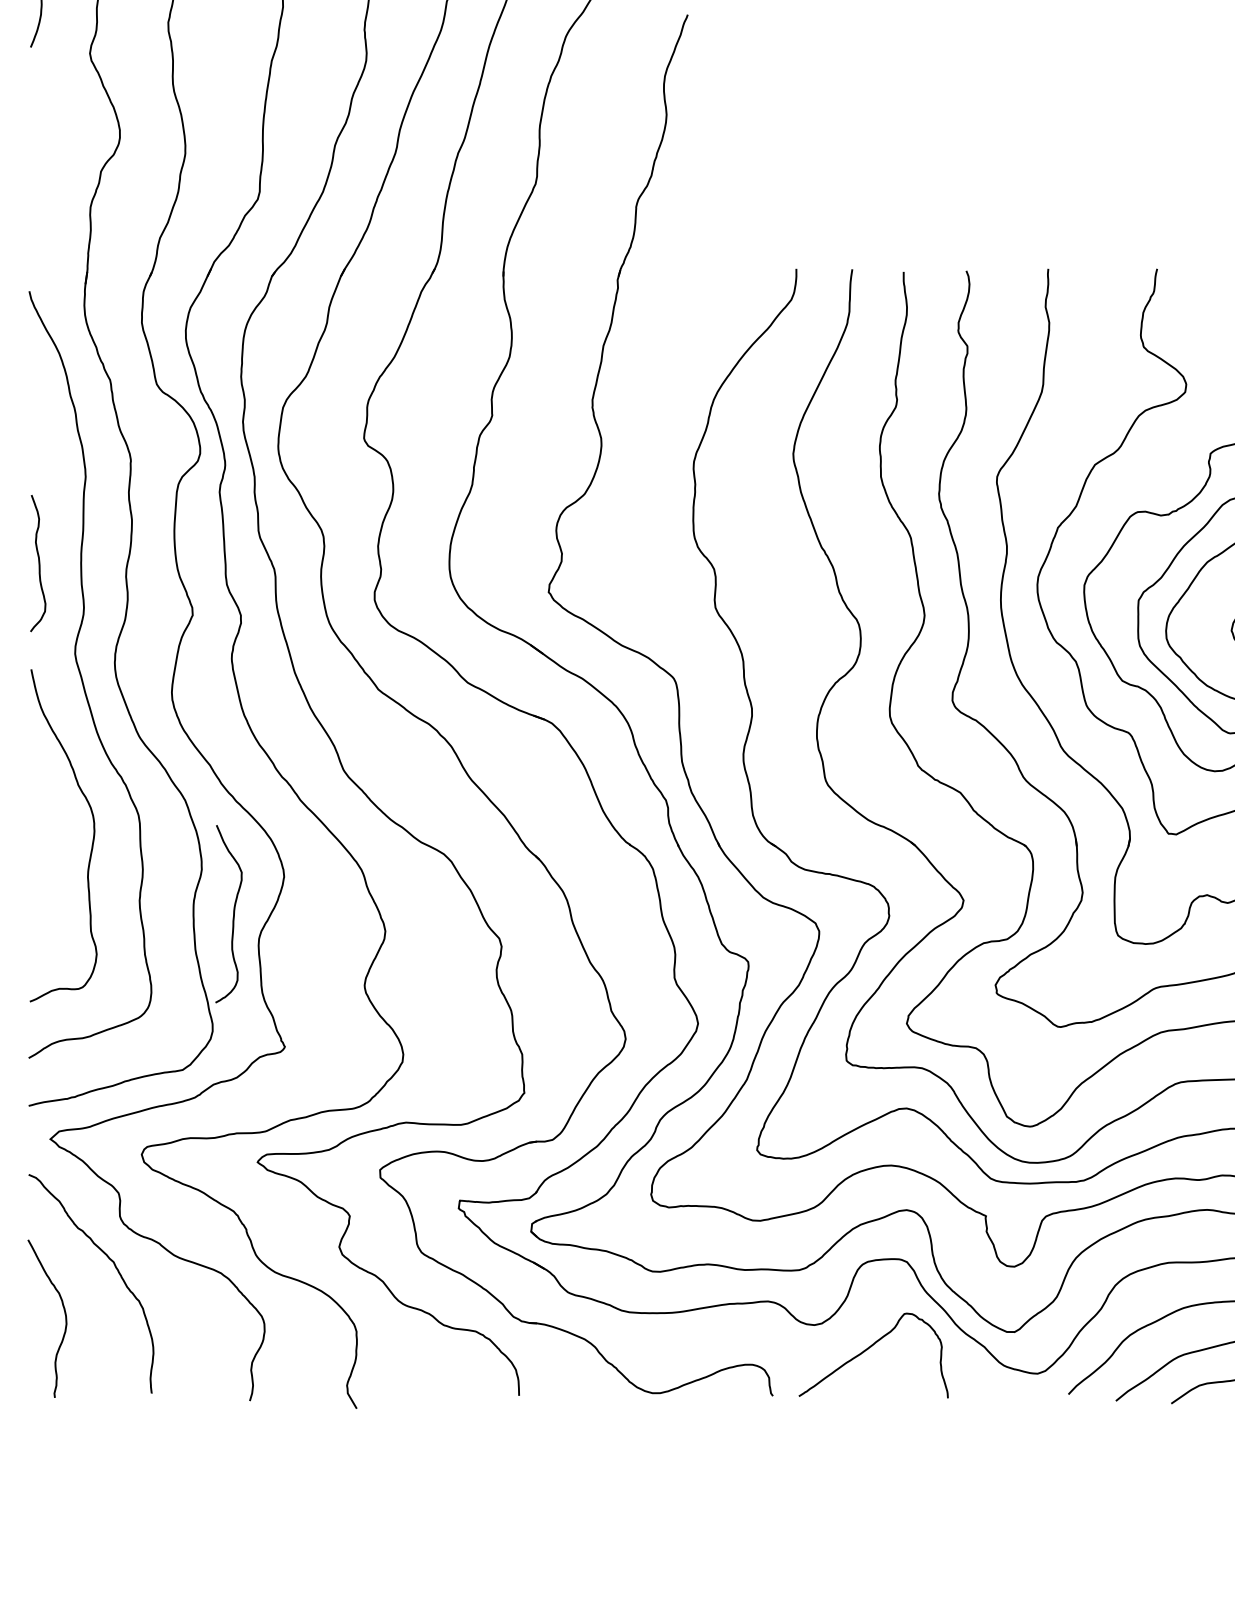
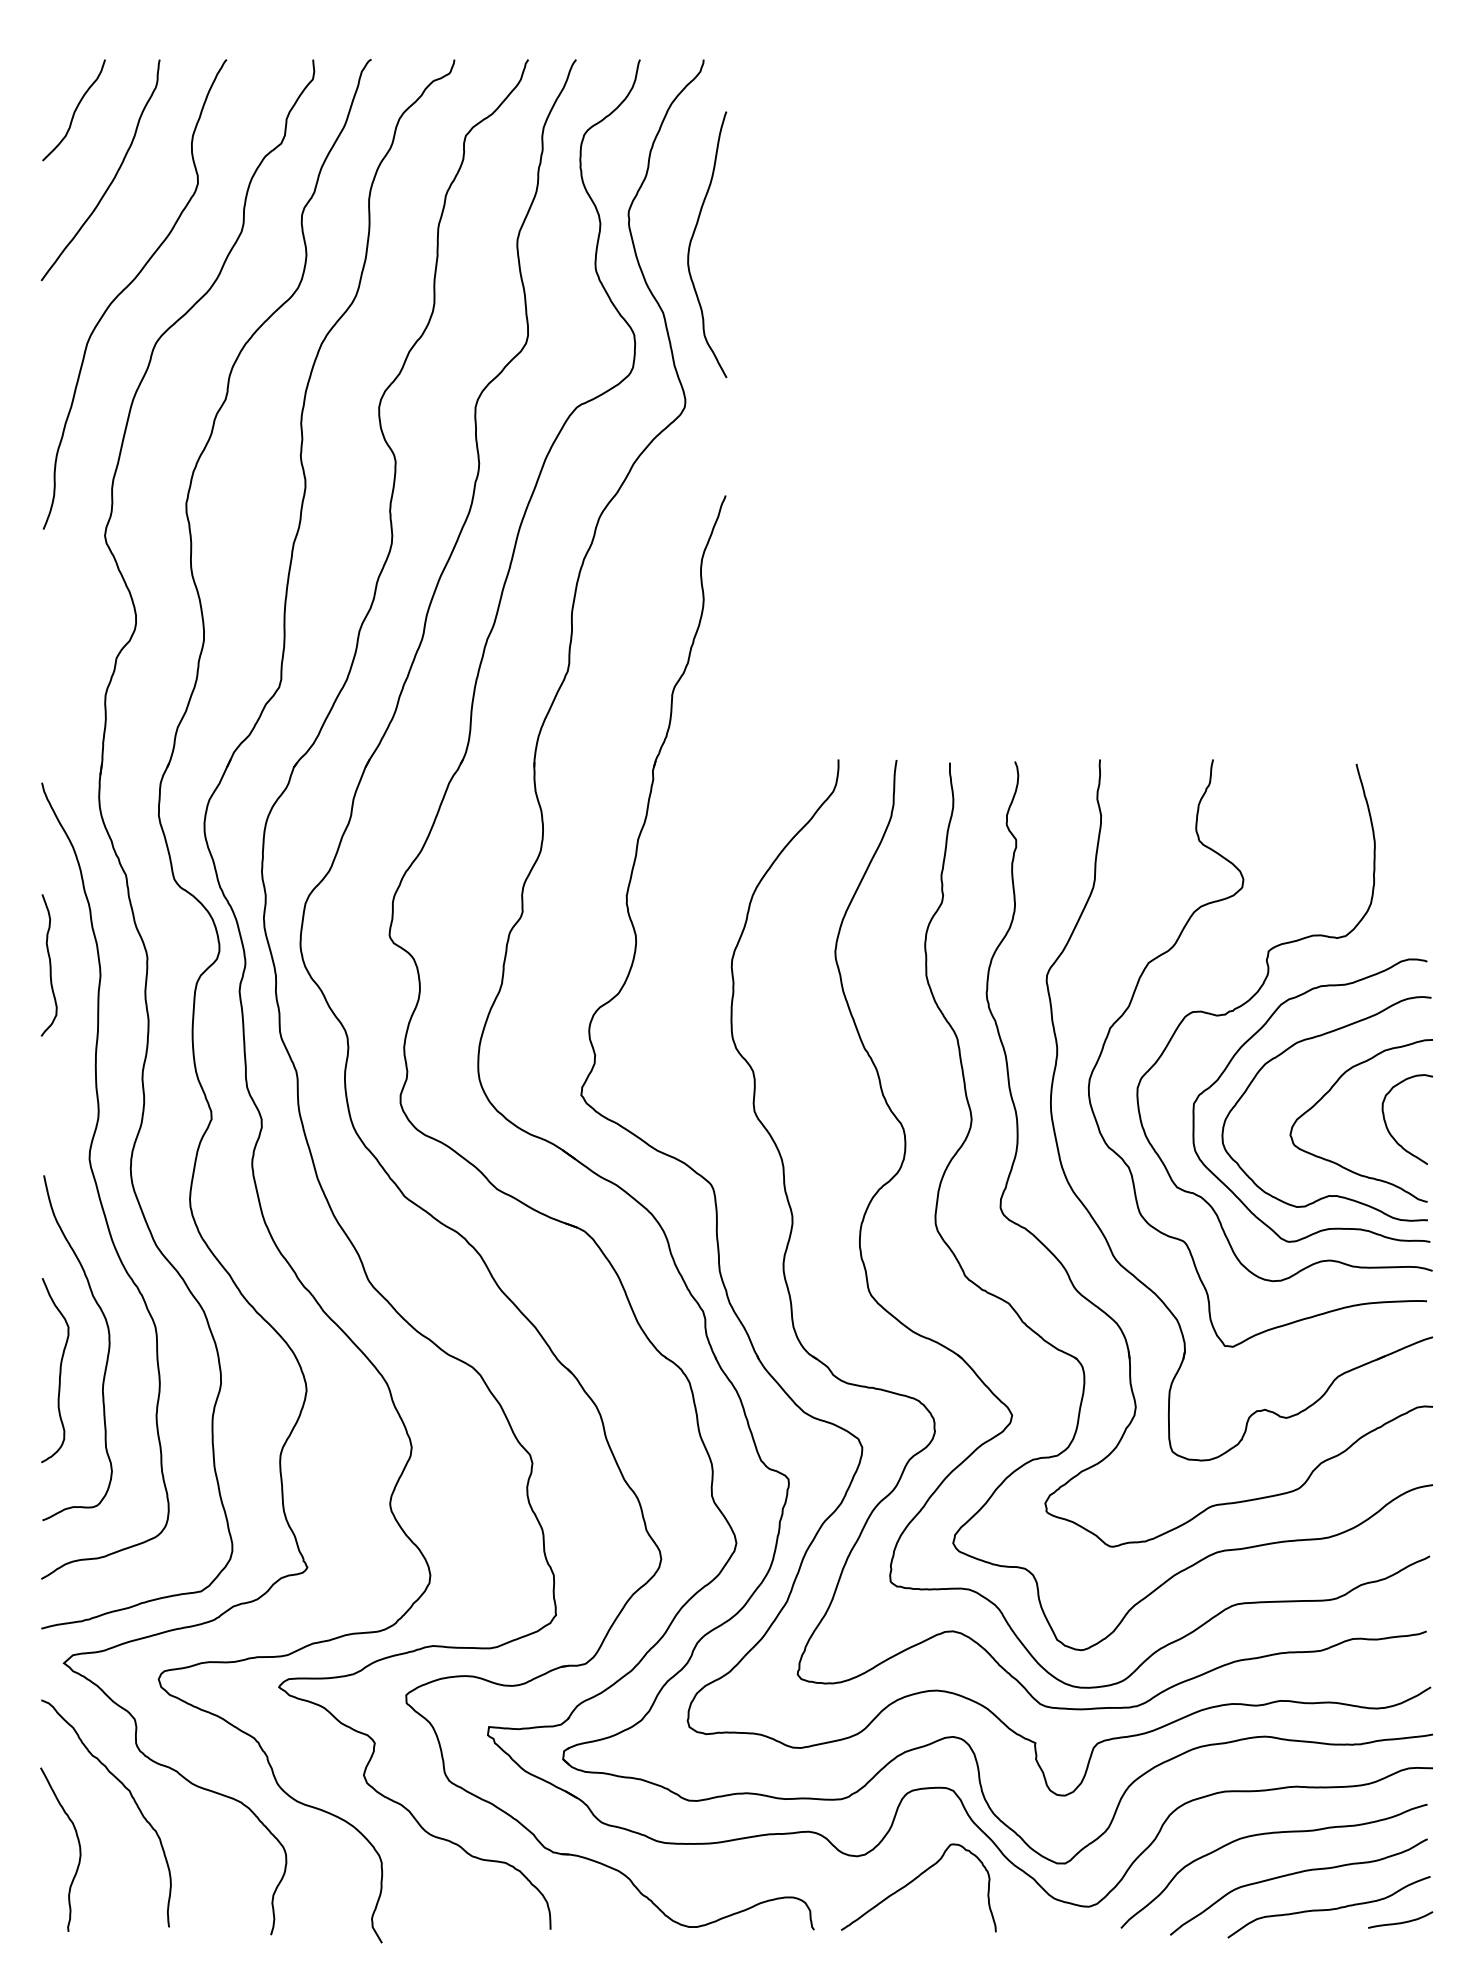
curve: (38, 563) -> (49, 965), moved
curve: (233, 914) -> (59, 1370), moved

